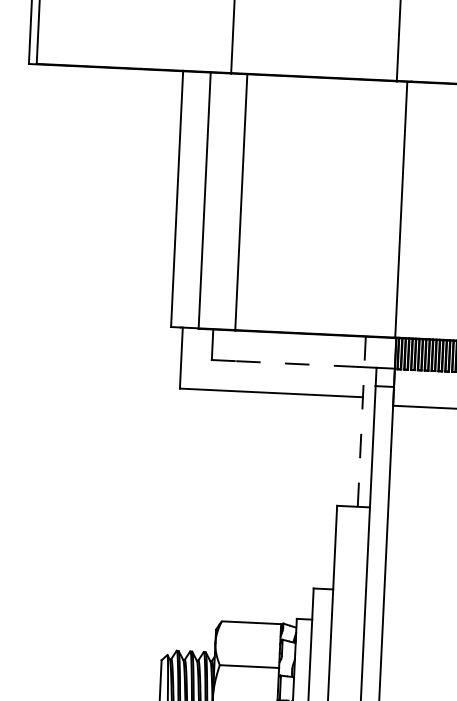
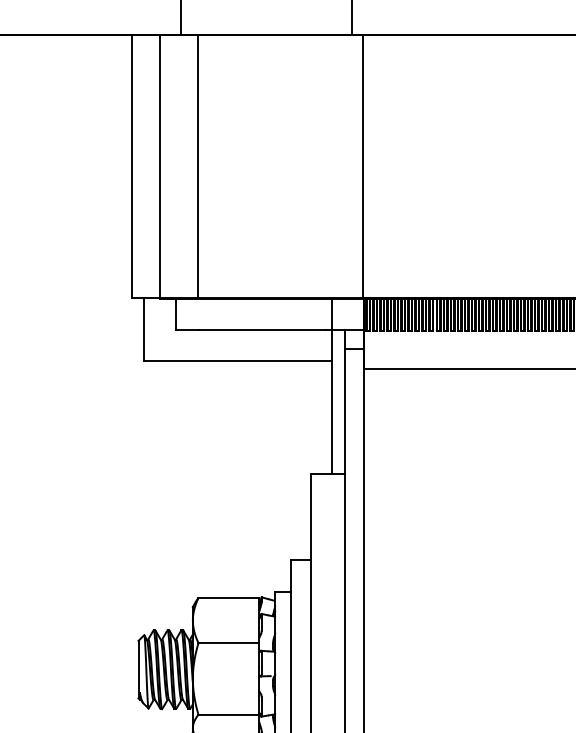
line: (296, 364) -> (262, 330), dashed -> solid
line: (361, 421) -> (332, 386), dashed -> solid

